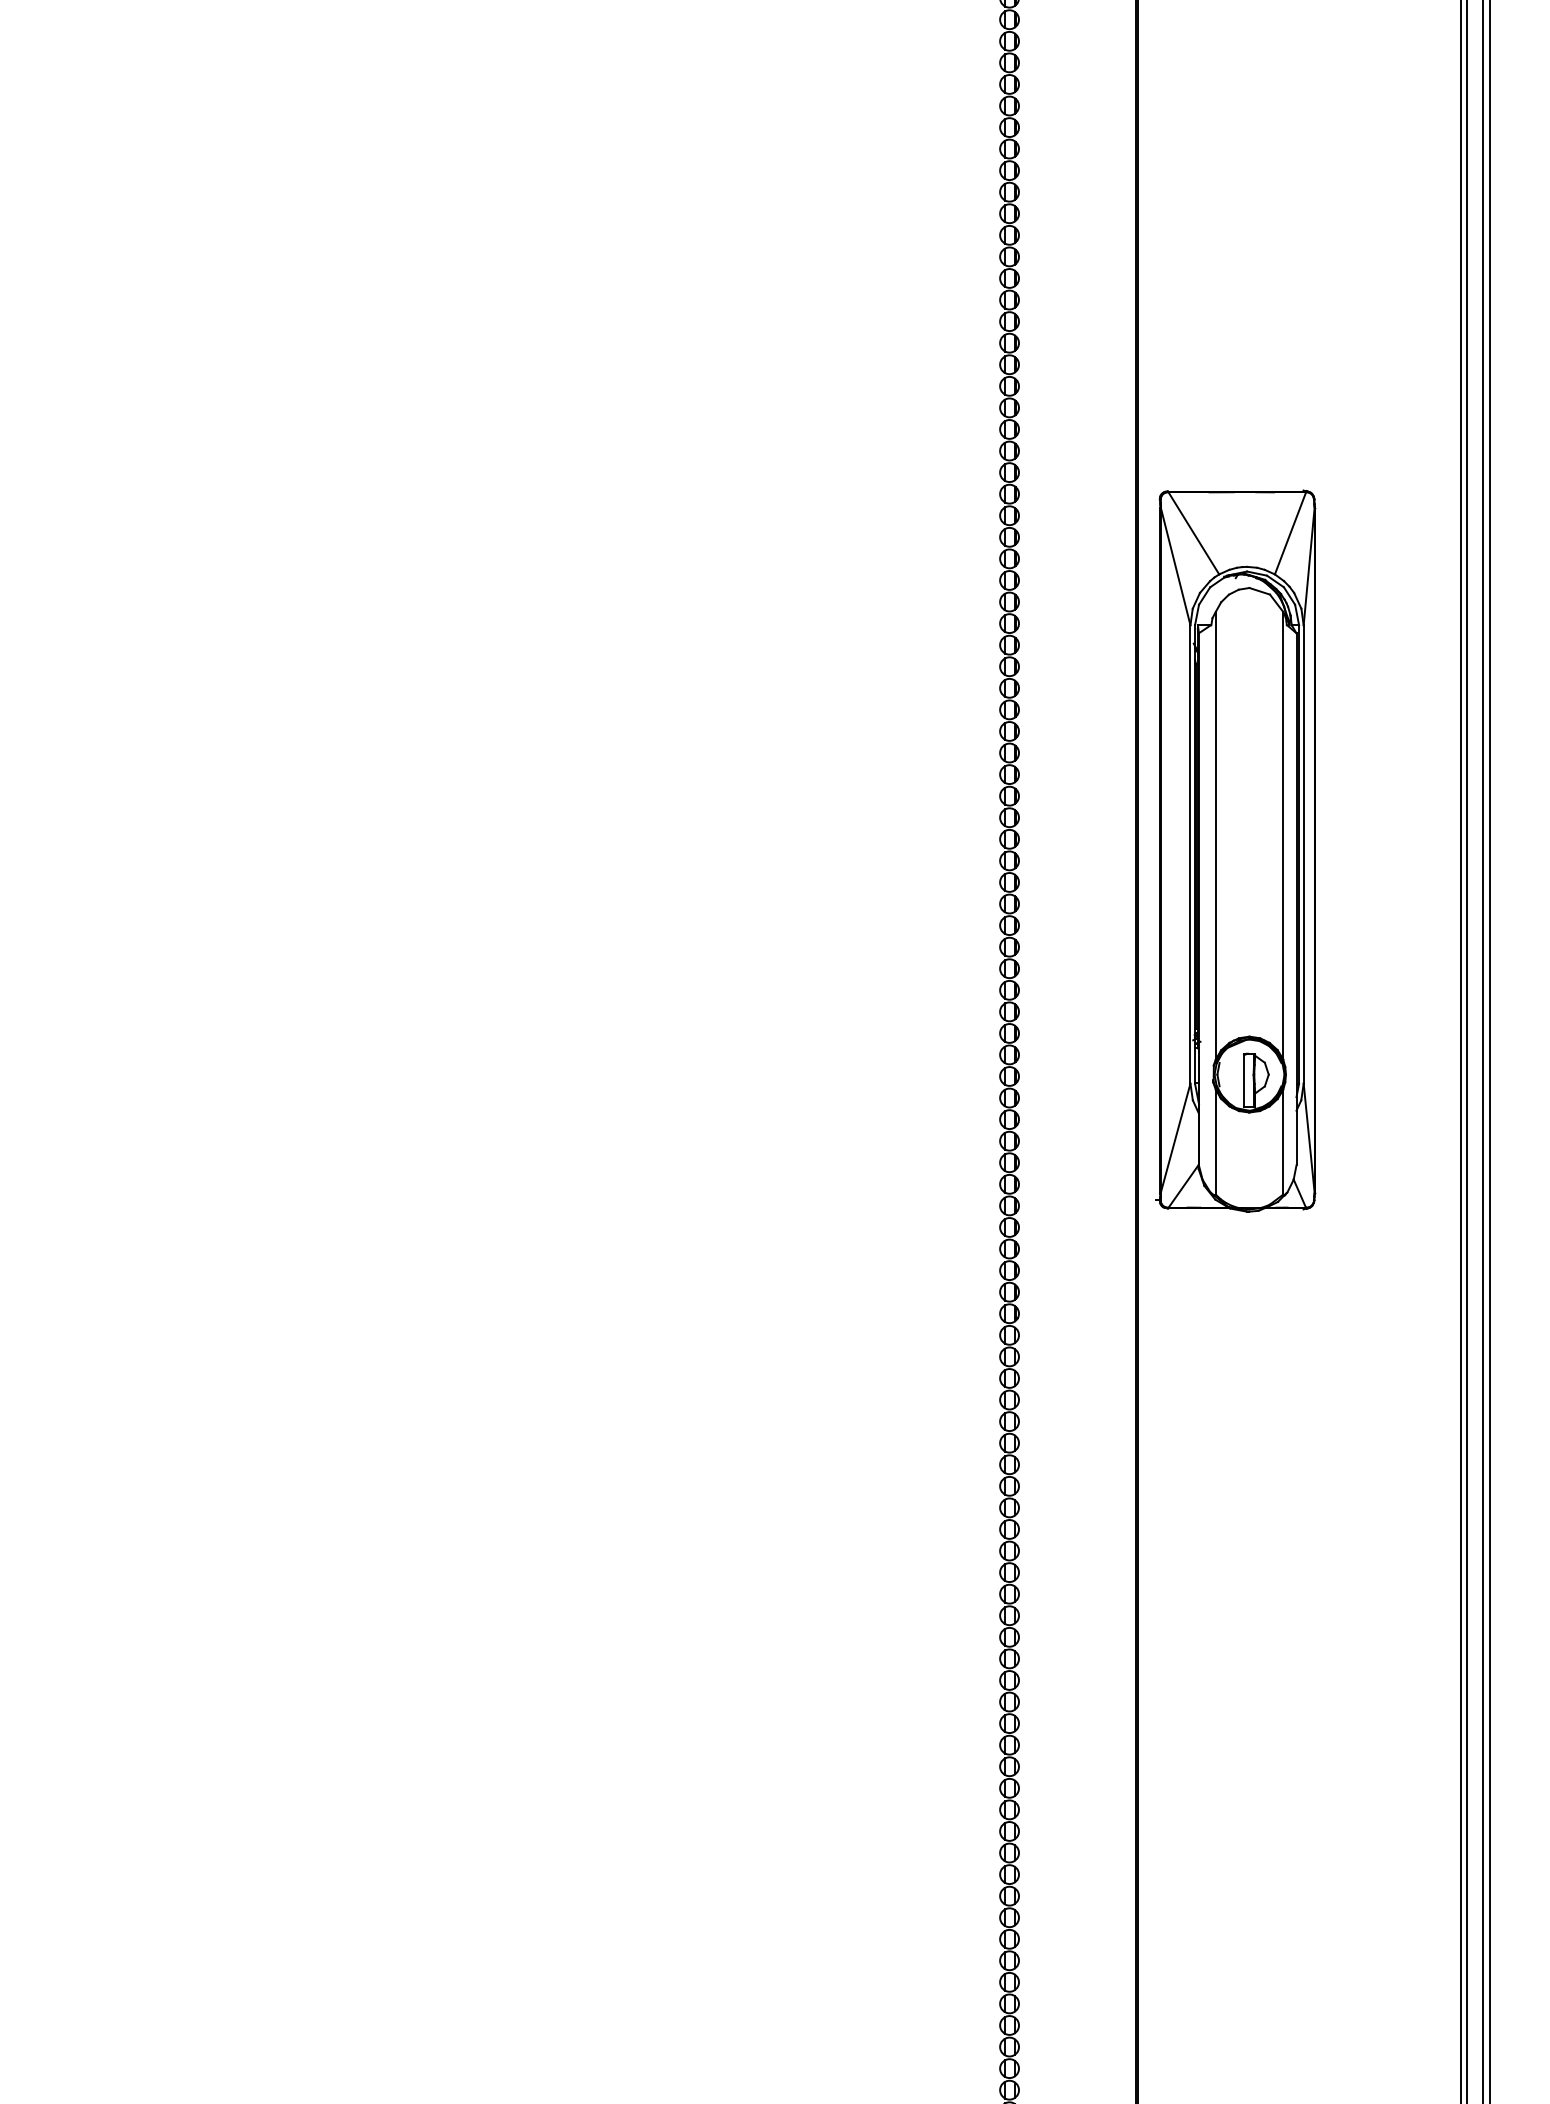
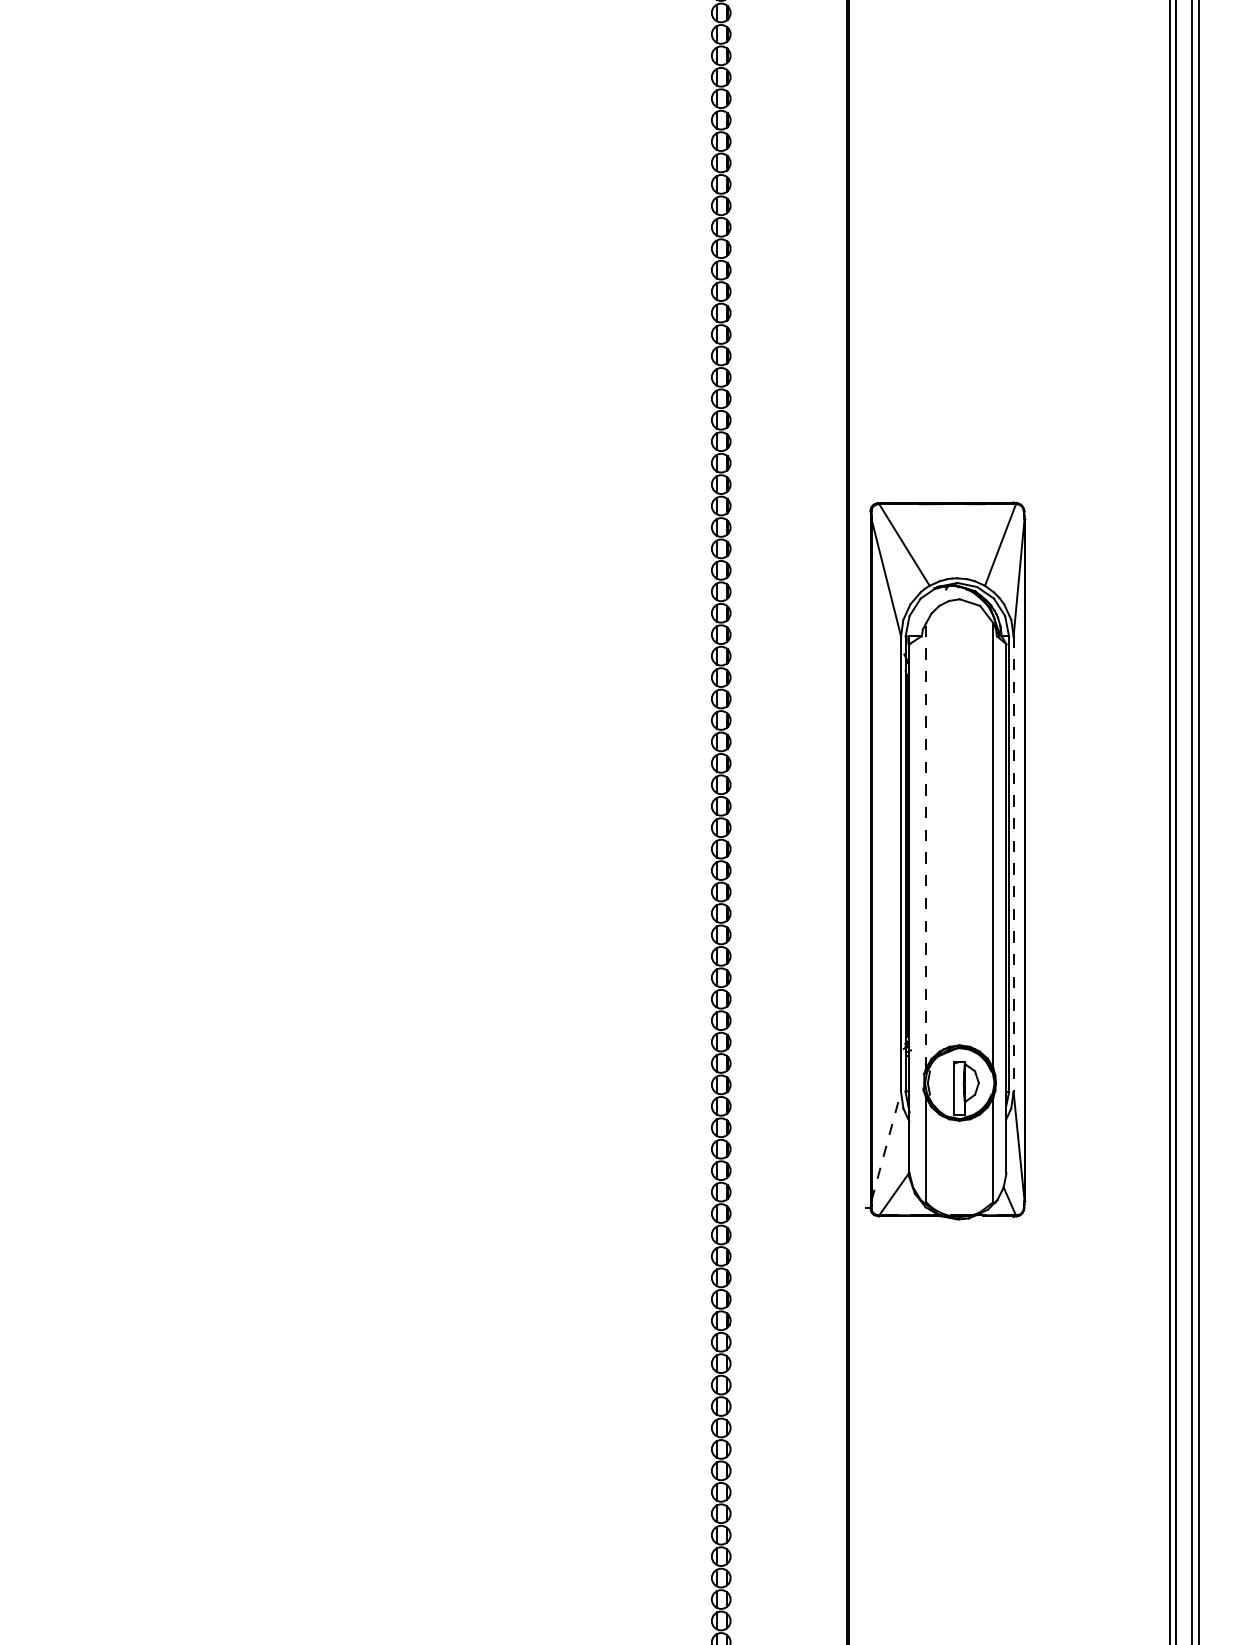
line: (1215, 835) -> (925, 845), solid -> dashed
line: (1303, 854) -> (1013, 864), solid -> dashed
line: (1175, 1138) -> (886, 1146), solid -> dashed

